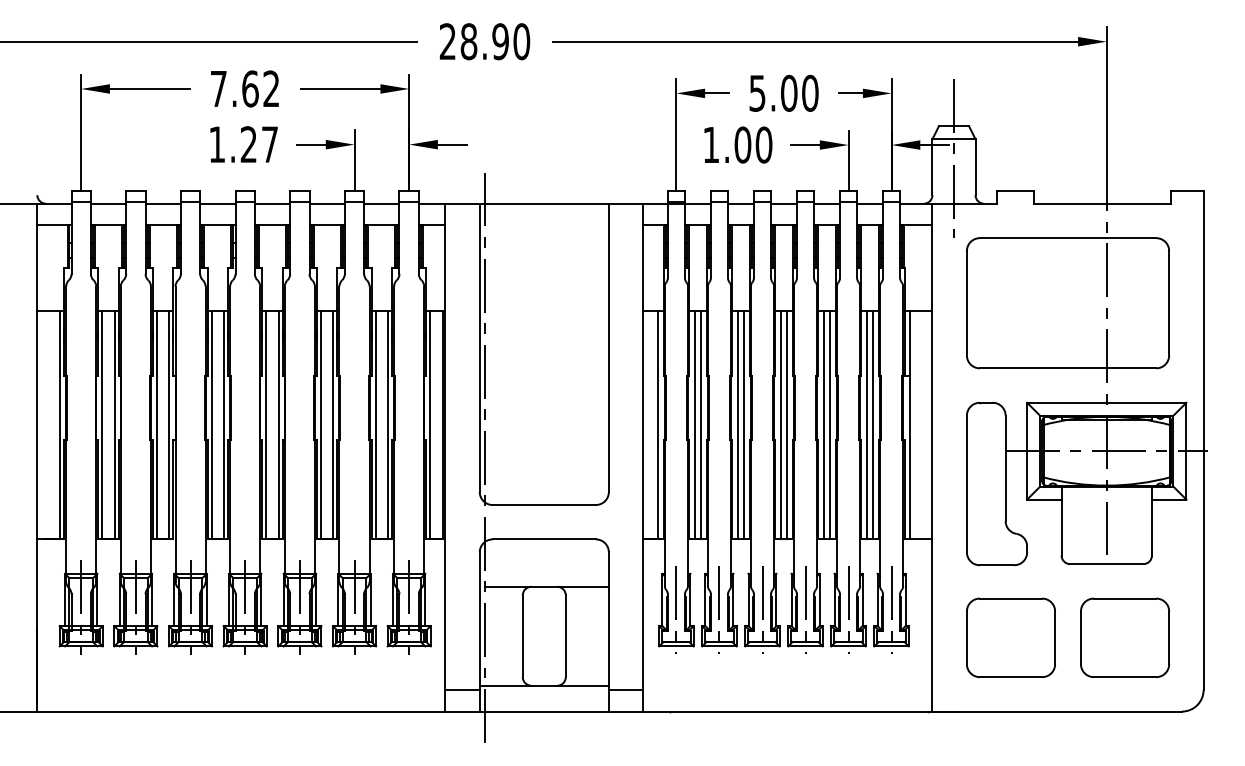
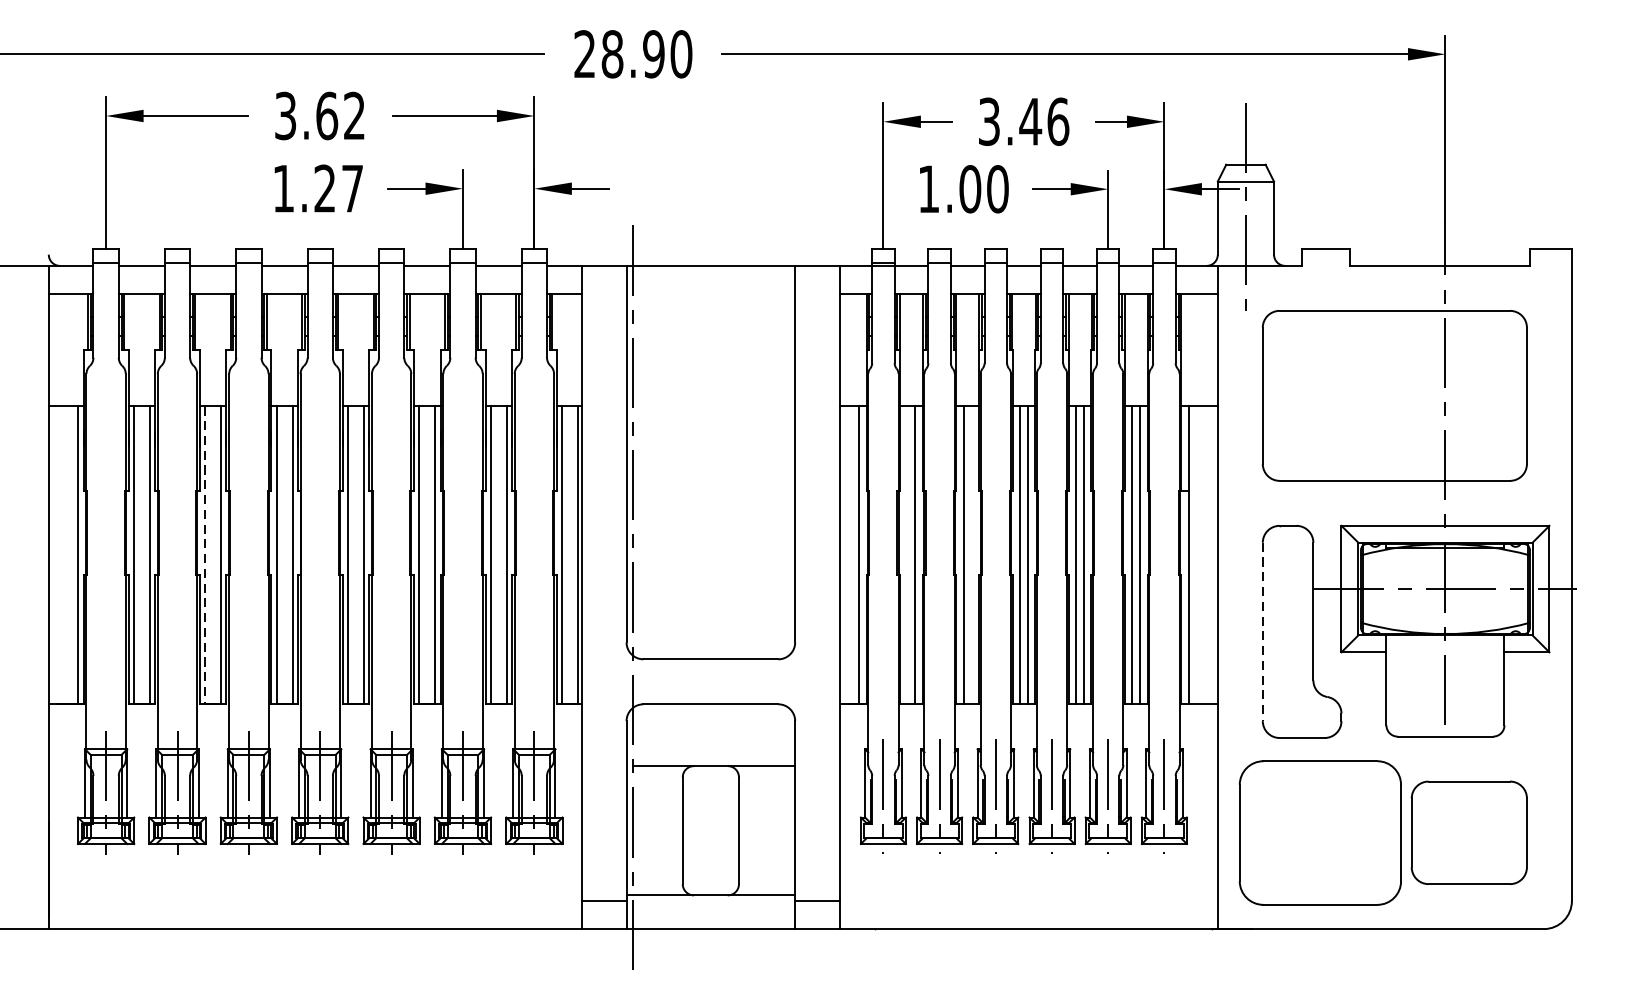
text: (218, 88) -> (285, 115), 7.62 -> 3.62
text: (784, 92) -> (1024, 120), 5.00 -> 3.46
line: (157, 425) -> (205, 555), solid -> dashed
line: (694, 425) -> (907, 555), removed
line: (743, 425) -> (971, 555), removed
line: (966, 484) -> (1262, 632), solid -> dashed
part: (1010, 637) -> (1319, 832), size x1.4

